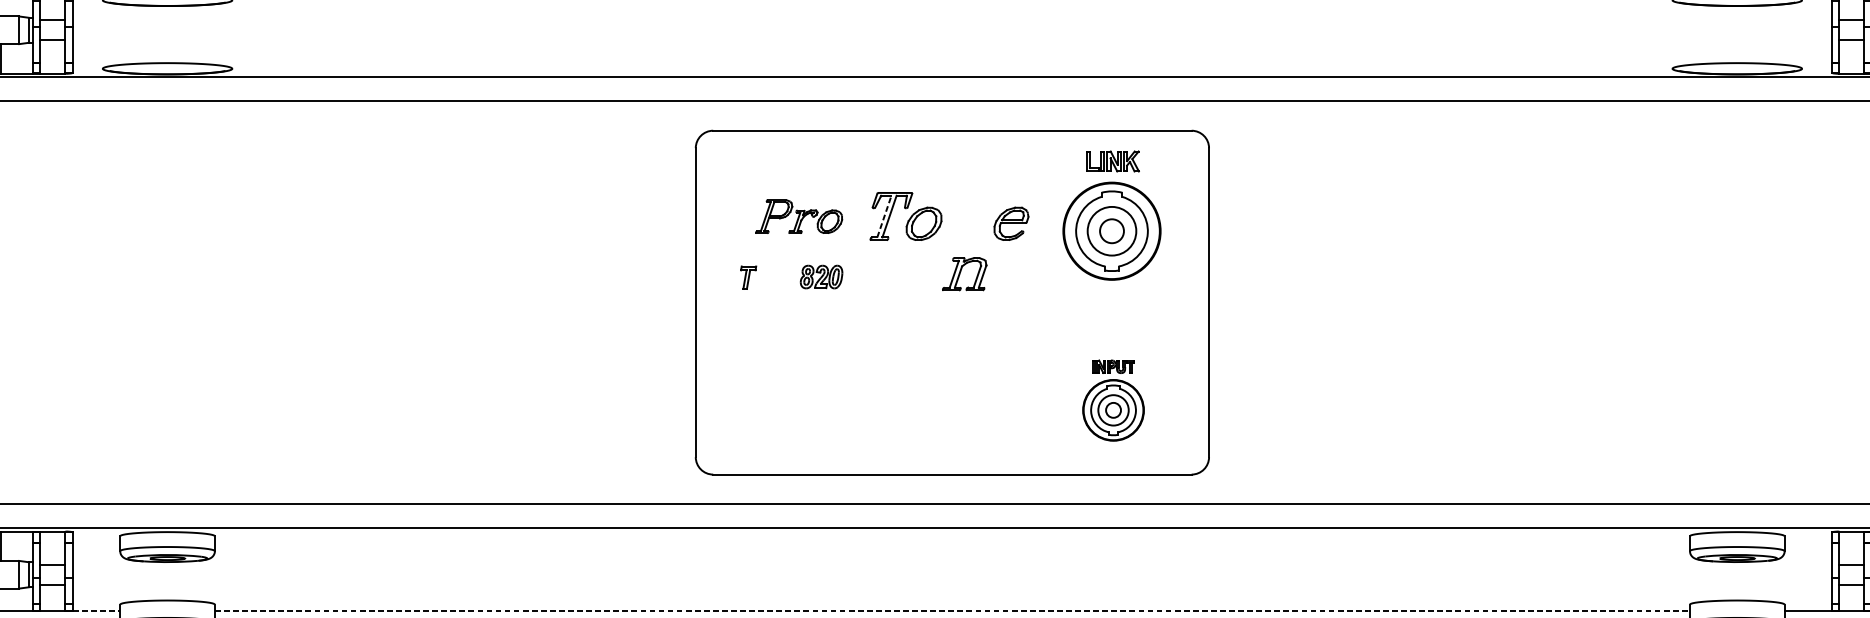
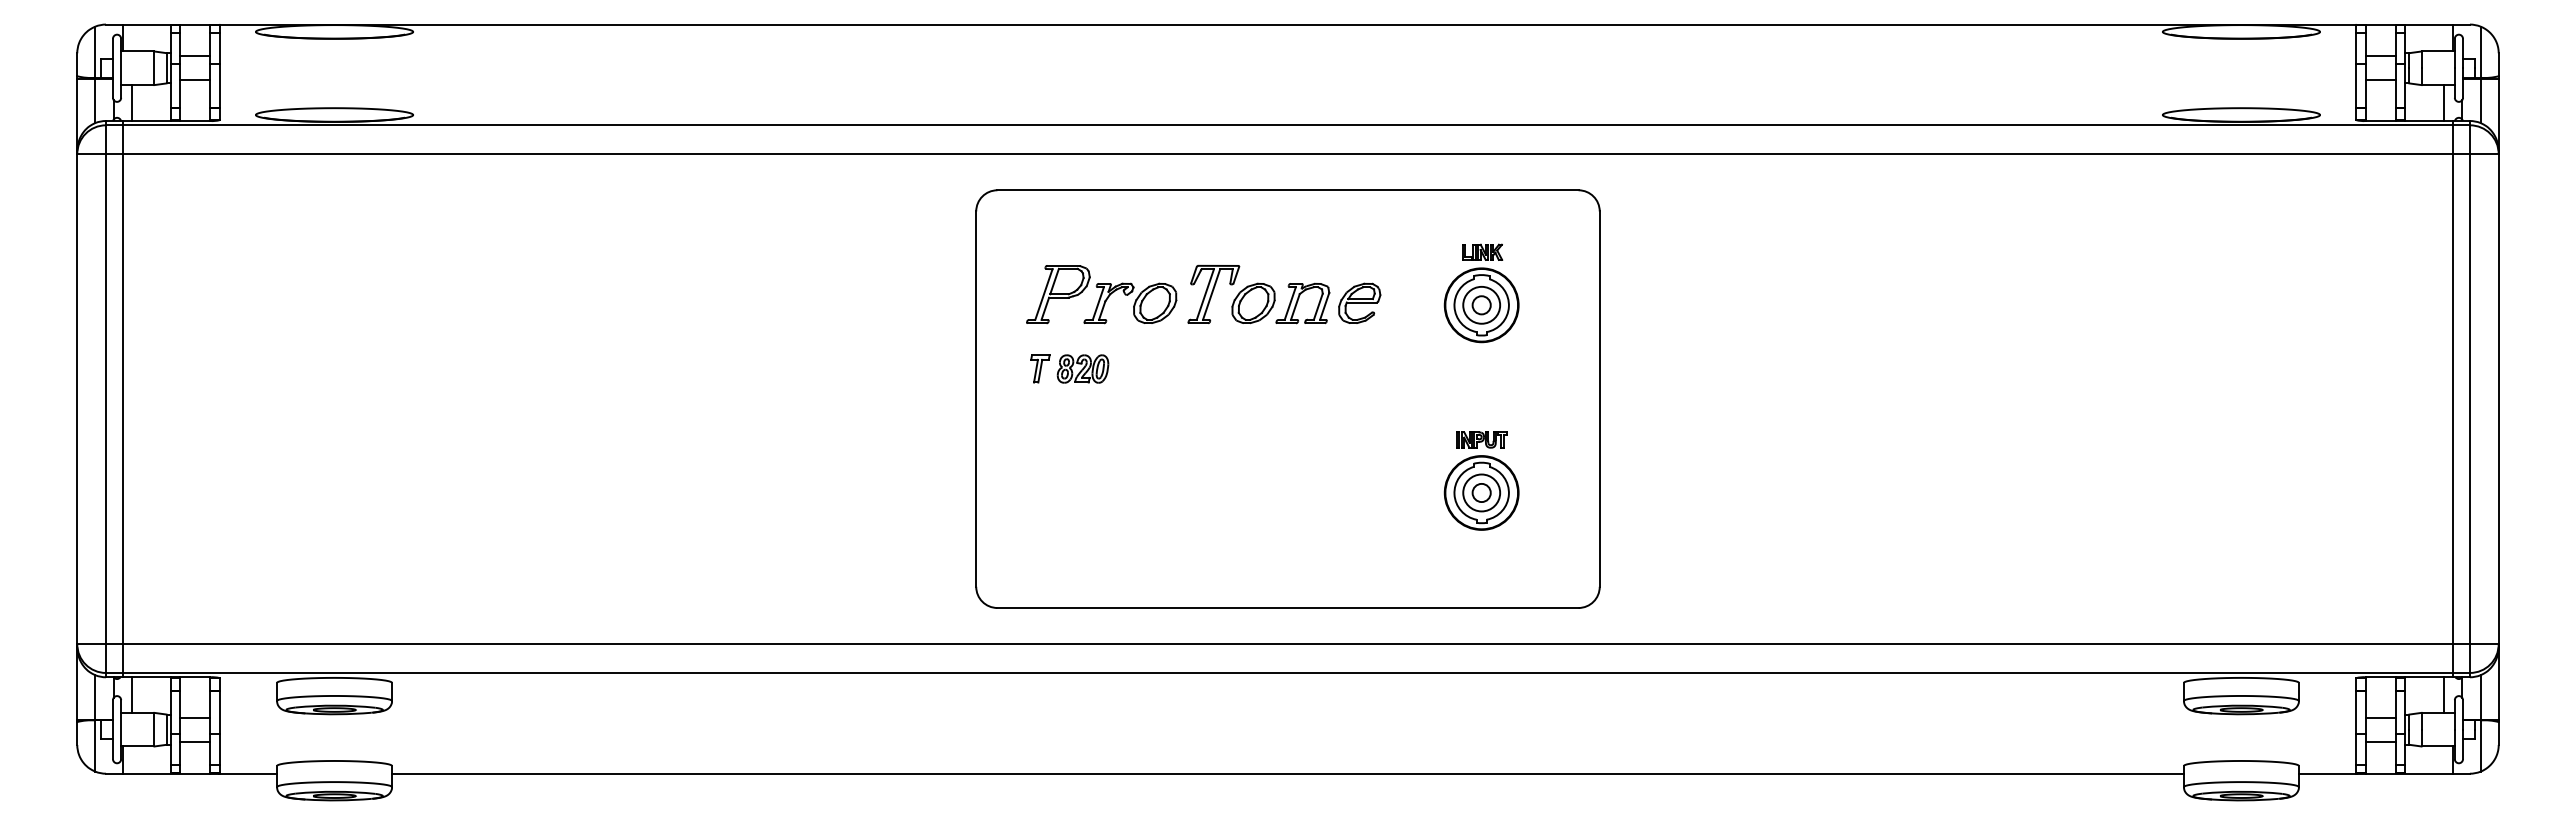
part: (1111, 215) -> (1481, 293), size x0.62
part: (798, 216) -> (1101, 294), size x1.43
line: (884, 216) -> (1205, 294), dashed -> solid
part: (964, 274) -> (1302, 303), moved
part: (821, 276) -> (1082, 368), moved
part: (1113, 400) -> (1481, 480), moved
line: (96, 610) -> (248, 773), dashed -> solid
line: (952, 610) -> (1287, 773), dashed -> solid

